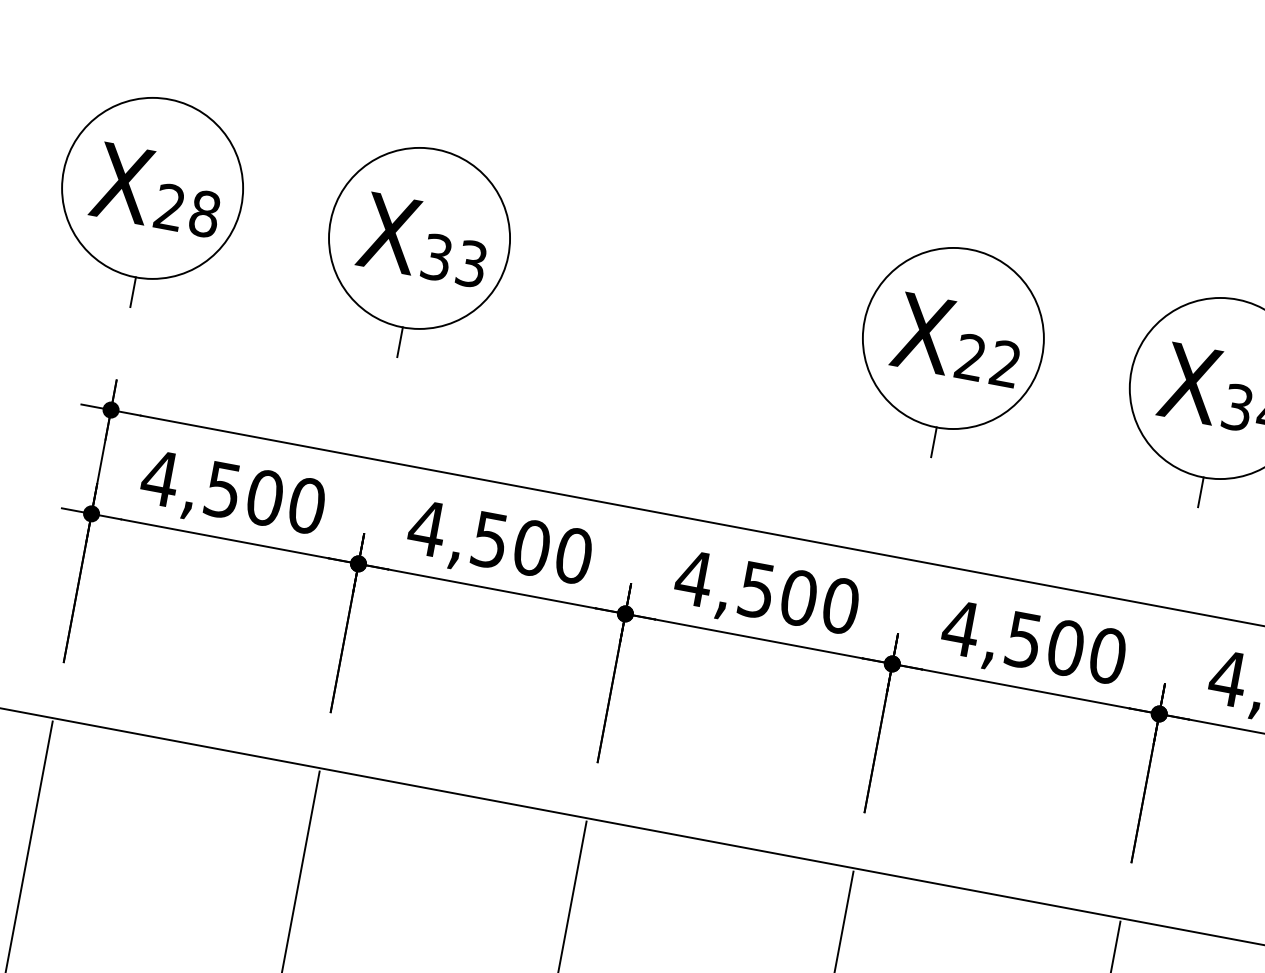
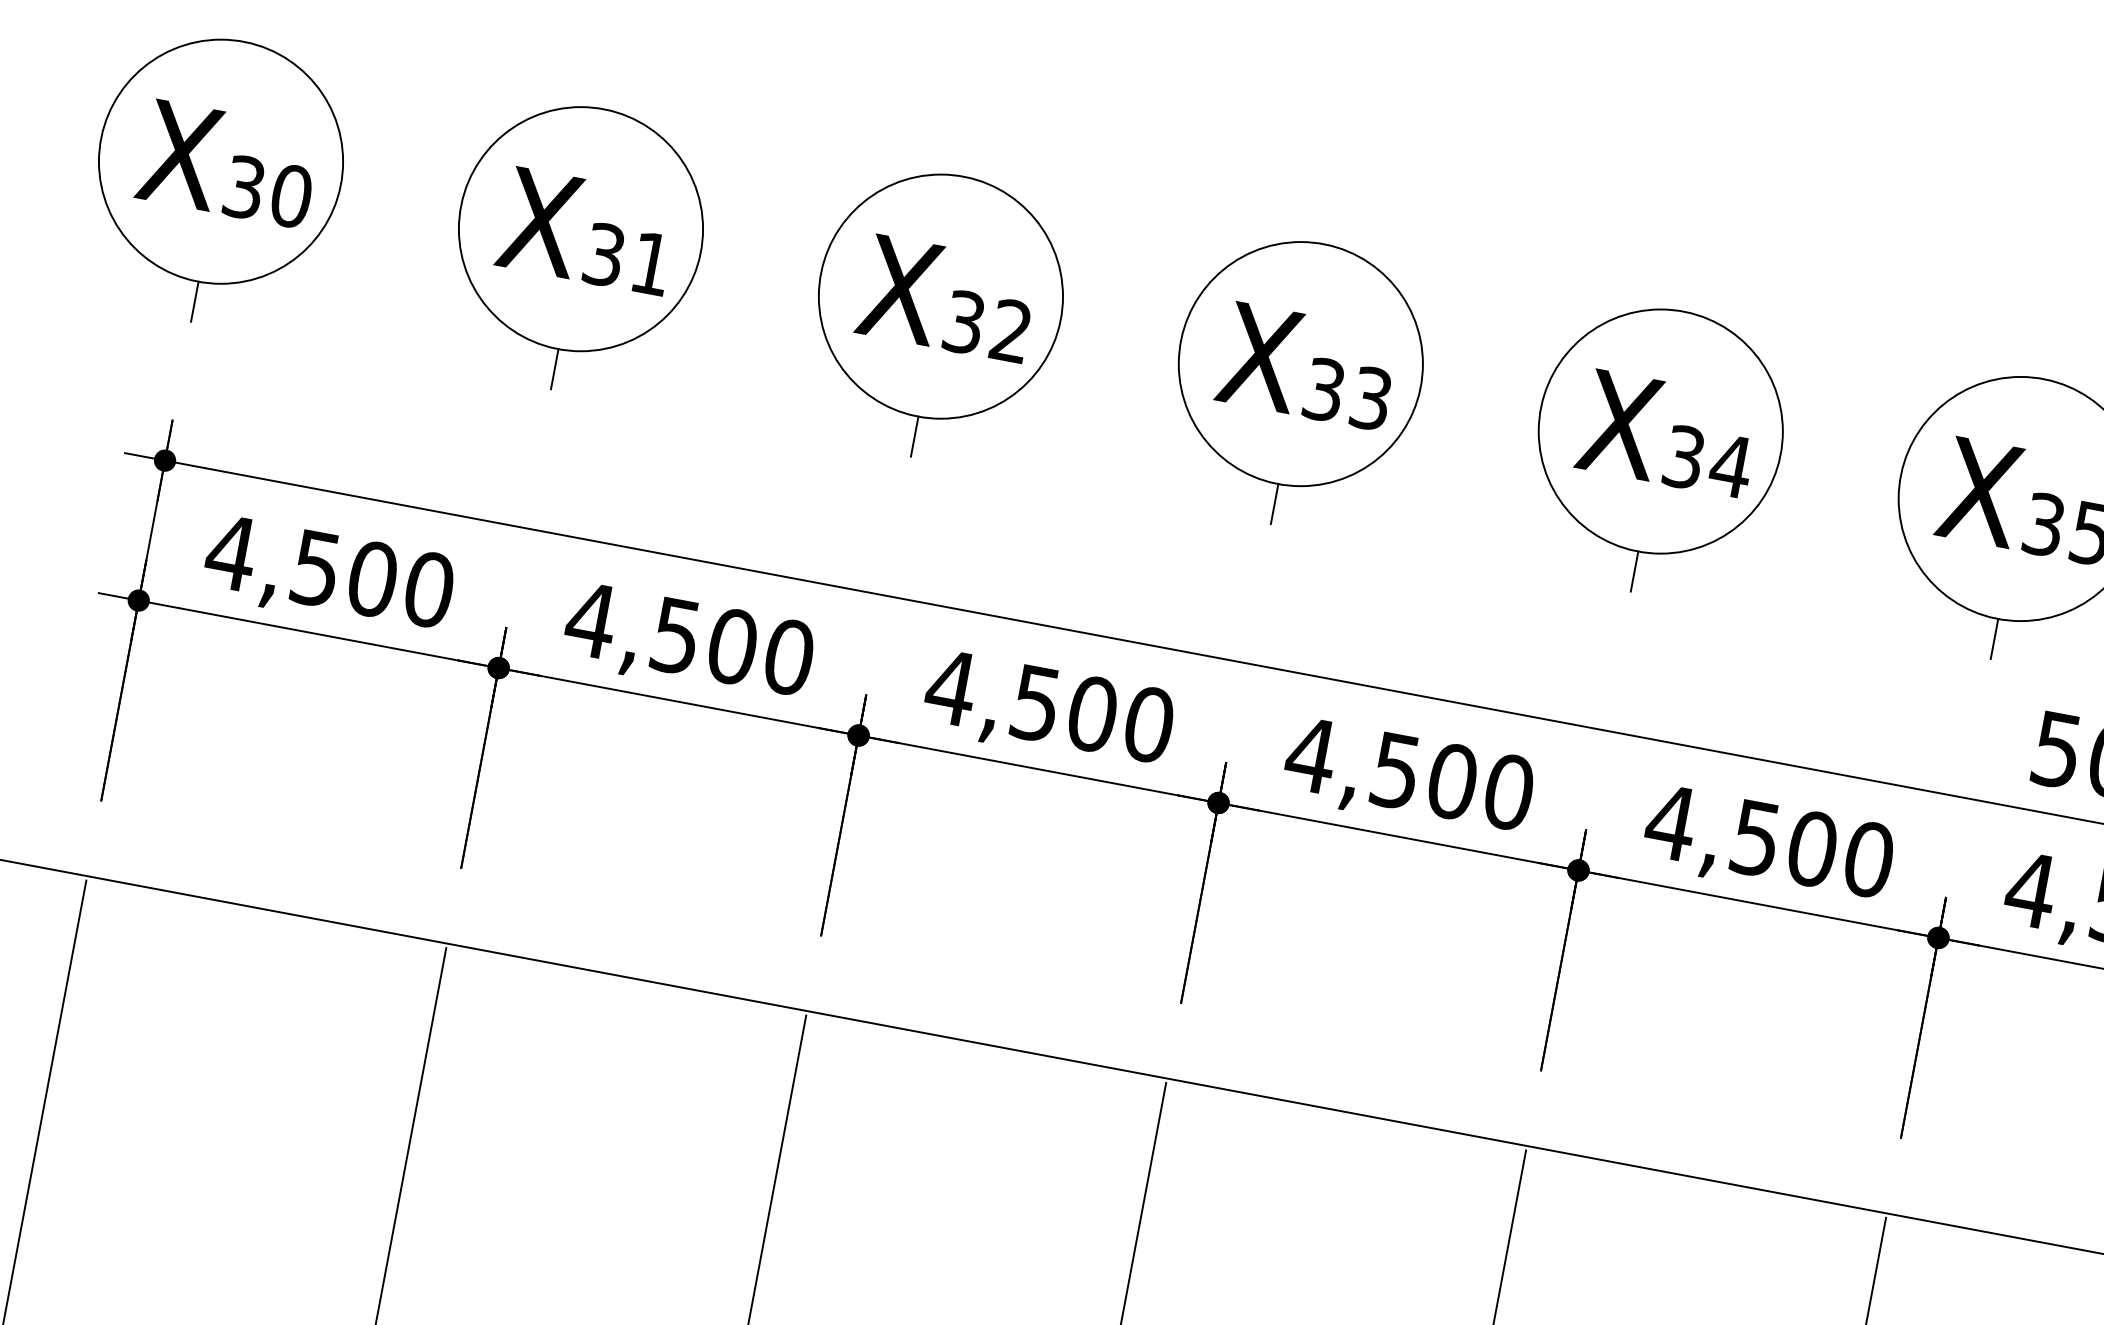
text: (186, 210) -> (266, 191), 28 -> 30
text: (470, 263) -> (649, 263), 33 -> 31
part: (686, 302) -> (940, 315), added
text: (986, 361) -> (1345, 394), 22 -> 33

